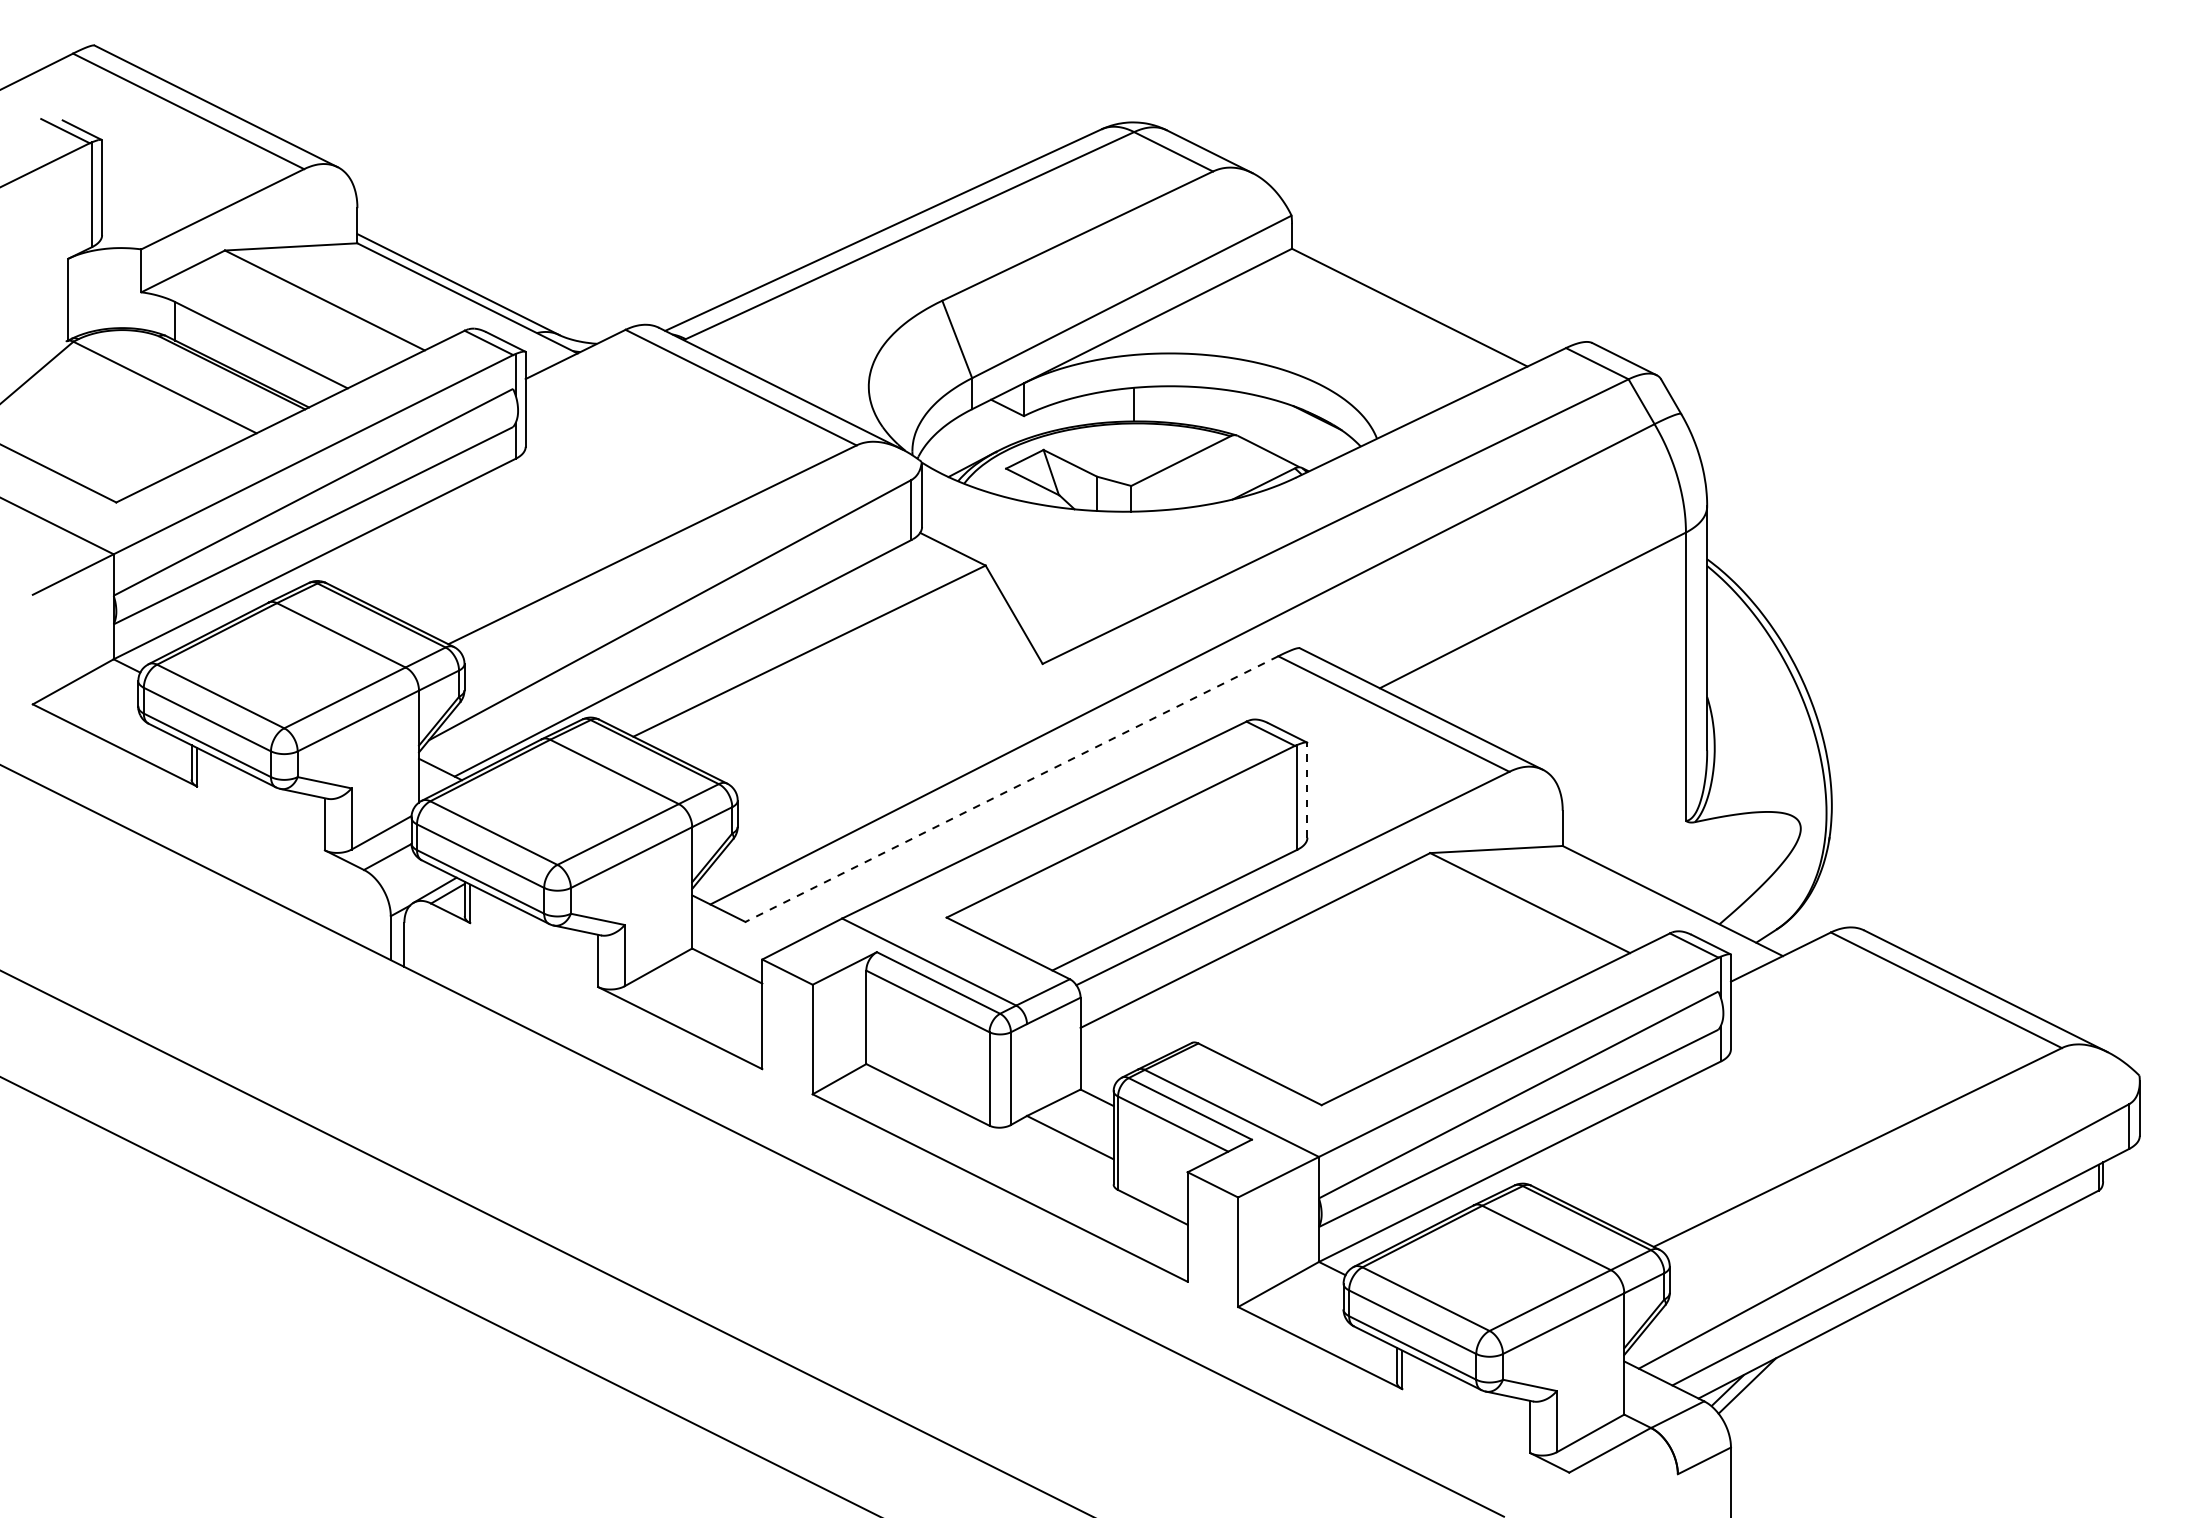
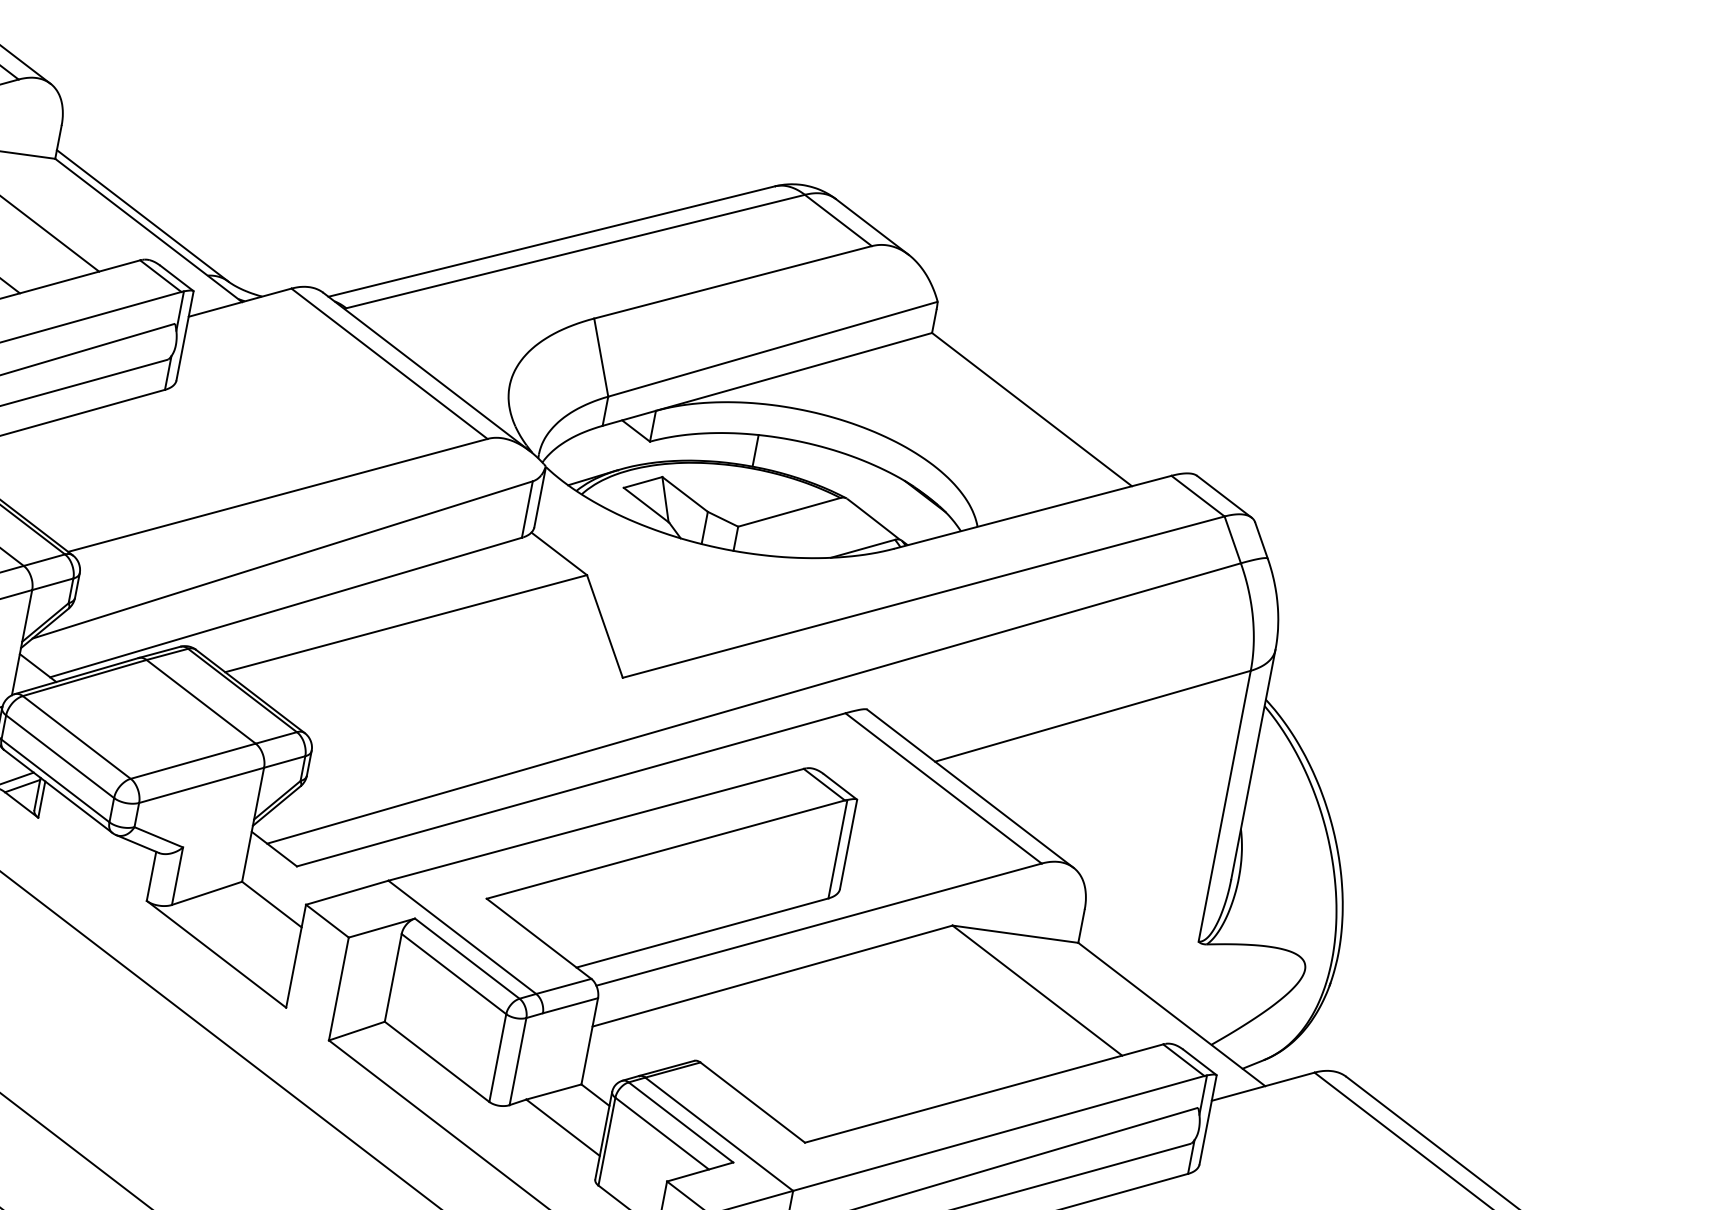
line: (1011, 789) -> (570, 790), dashed -> solid
line: (1307, 789) -> (848, 843), dashed -> solid

